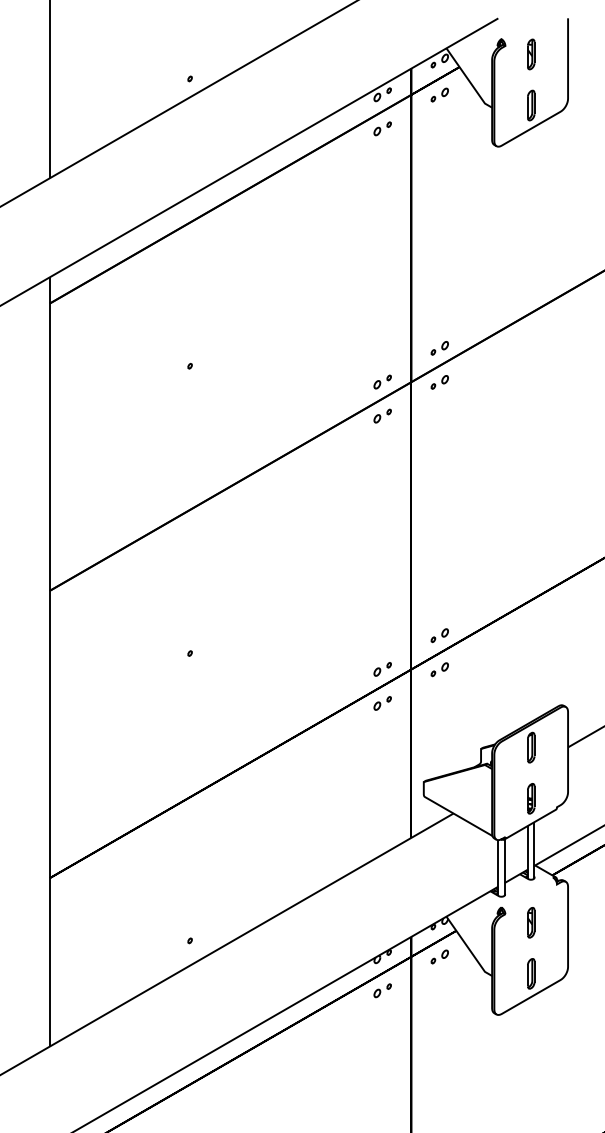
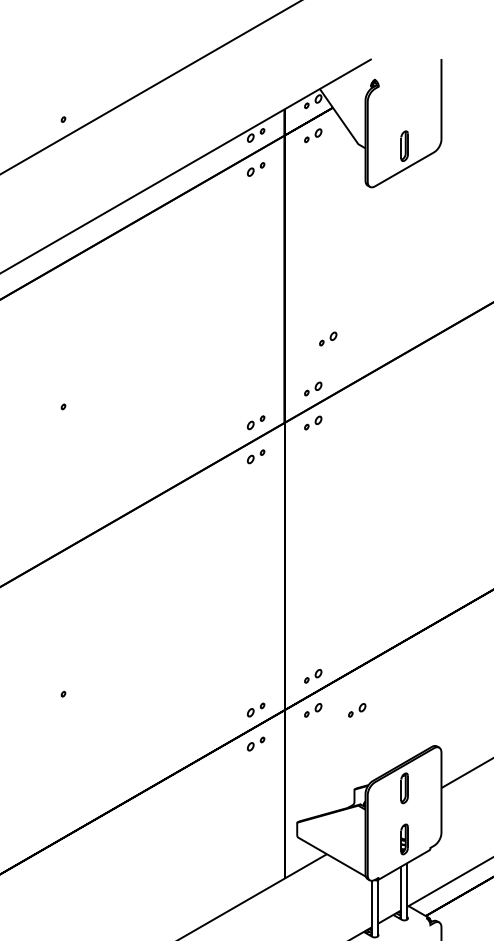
part: (531, 54) -> (404, 95), removed
part: (454, 298) -> (327, 339), added
part: (483, 669) -> (356, 710), added

